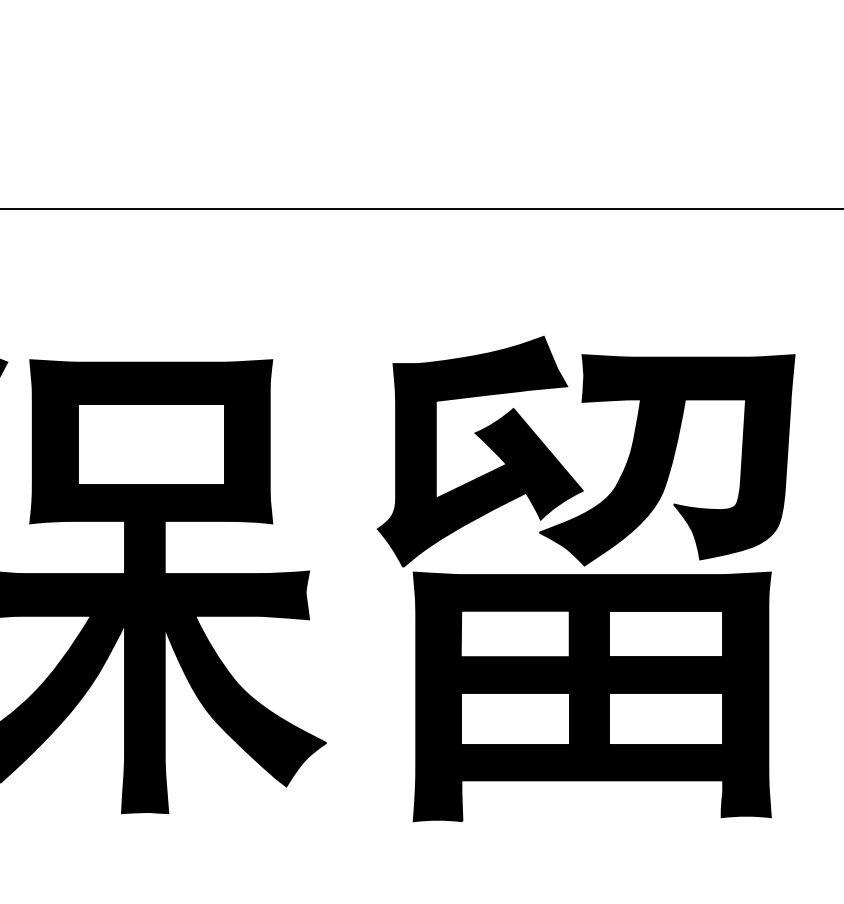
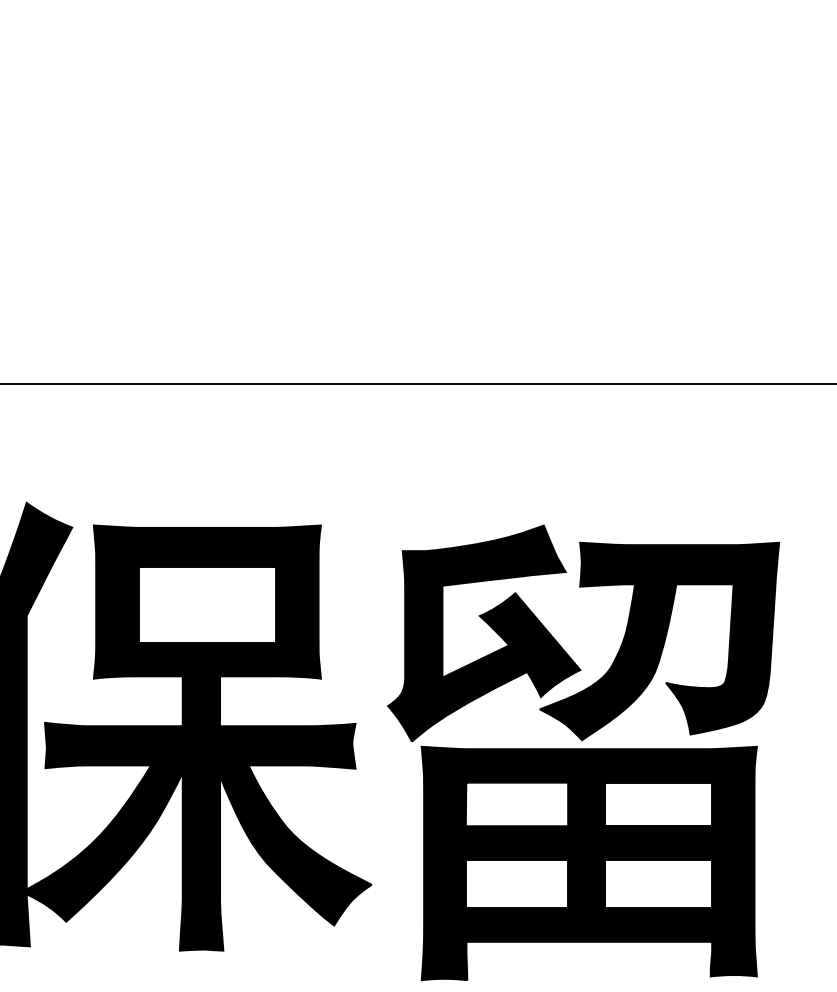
part: (586, 578) -> (583, 752), moved

